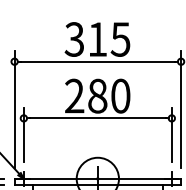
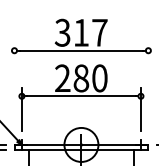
text: (120, 39) -> (99, 32), 315 -> 317
line: (14, 109) -> (14, 89), removed
line: (181, 109) -> (148, 89), removed

